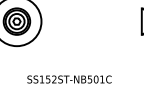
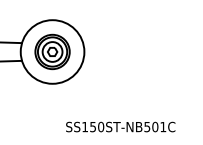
text: (54, 79) -> (101, 127), SS152ST-NB501C -> SS150ST-NB501C

